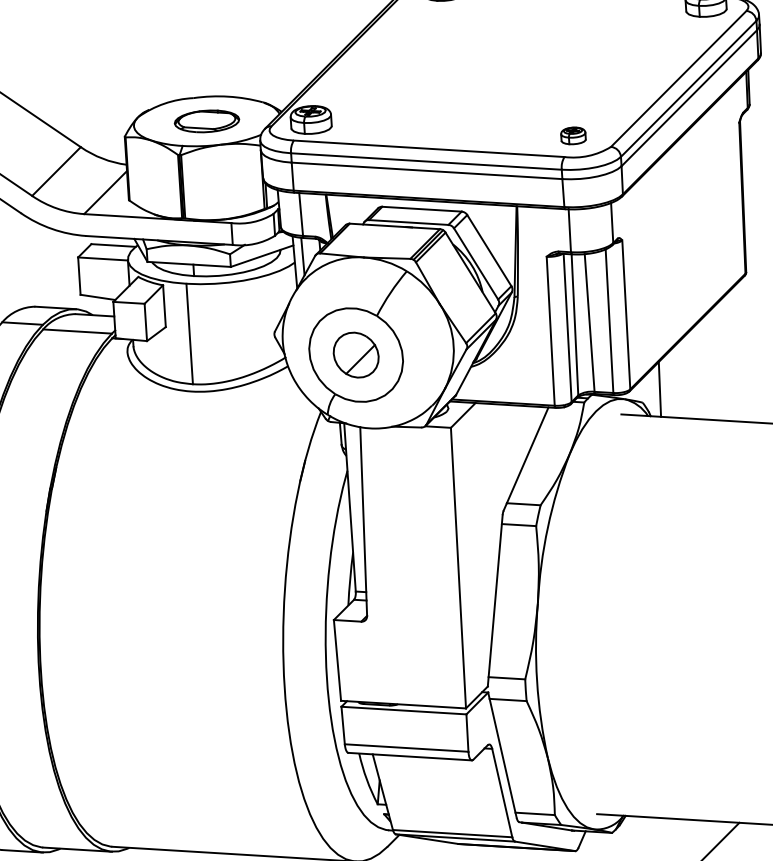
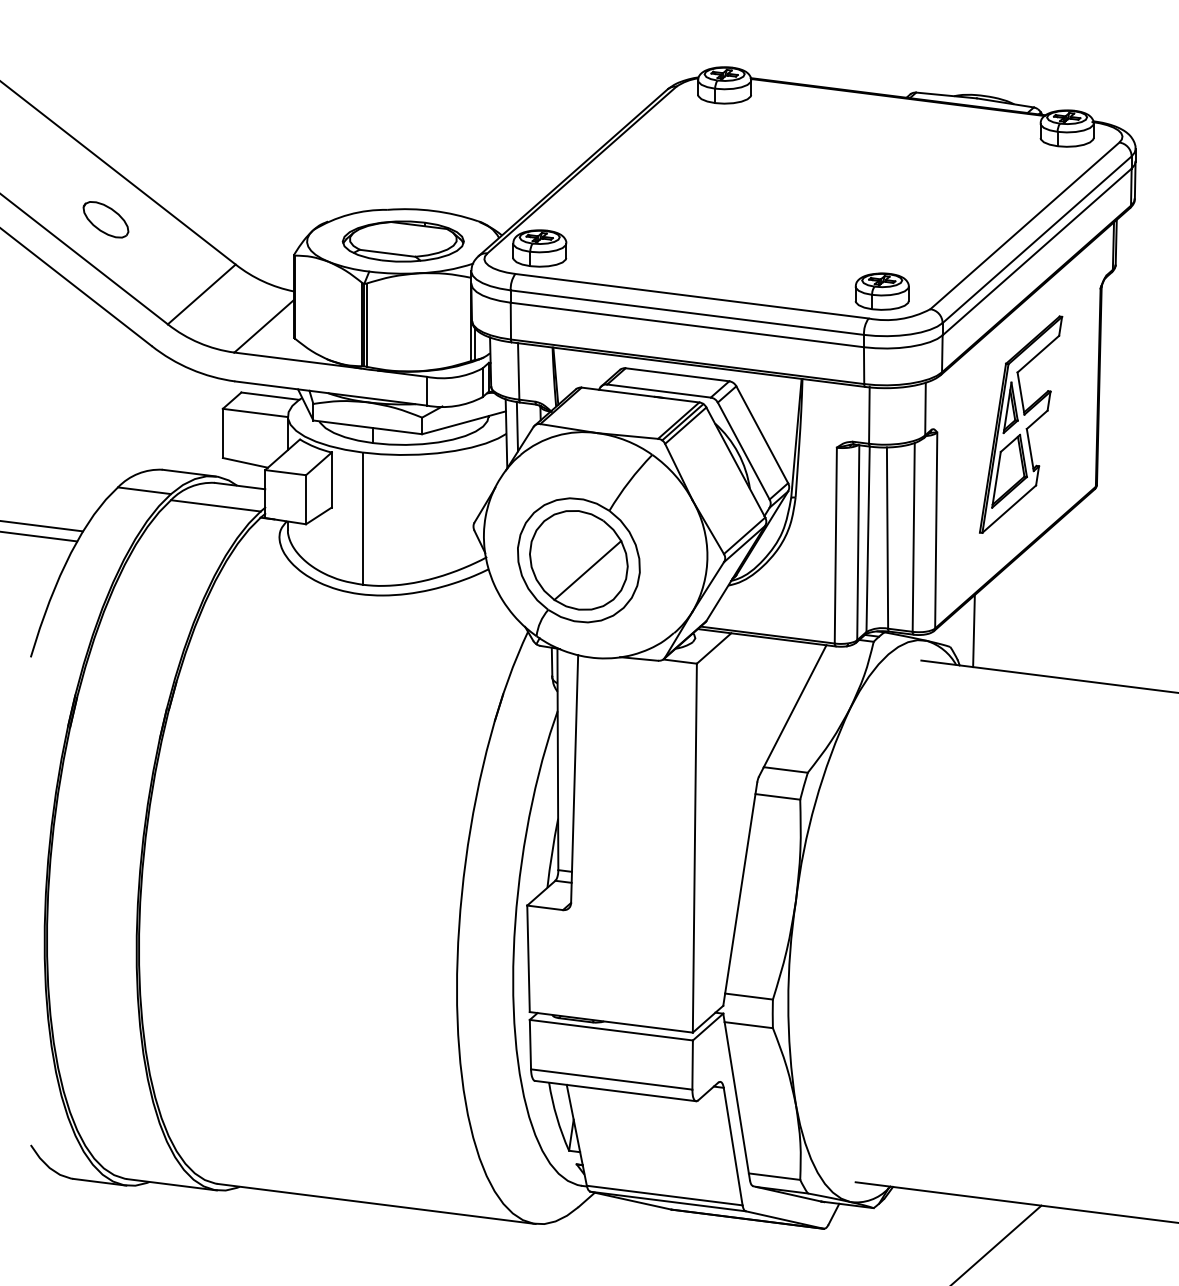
part: (206, 121) -> (402, 241), size x1.43
part: (572, 135) -> (881, 291), size x1.67
part: (685, 230) -> (1021, 424), added
part: (355, 355) -> (578, 560), size x1.67

